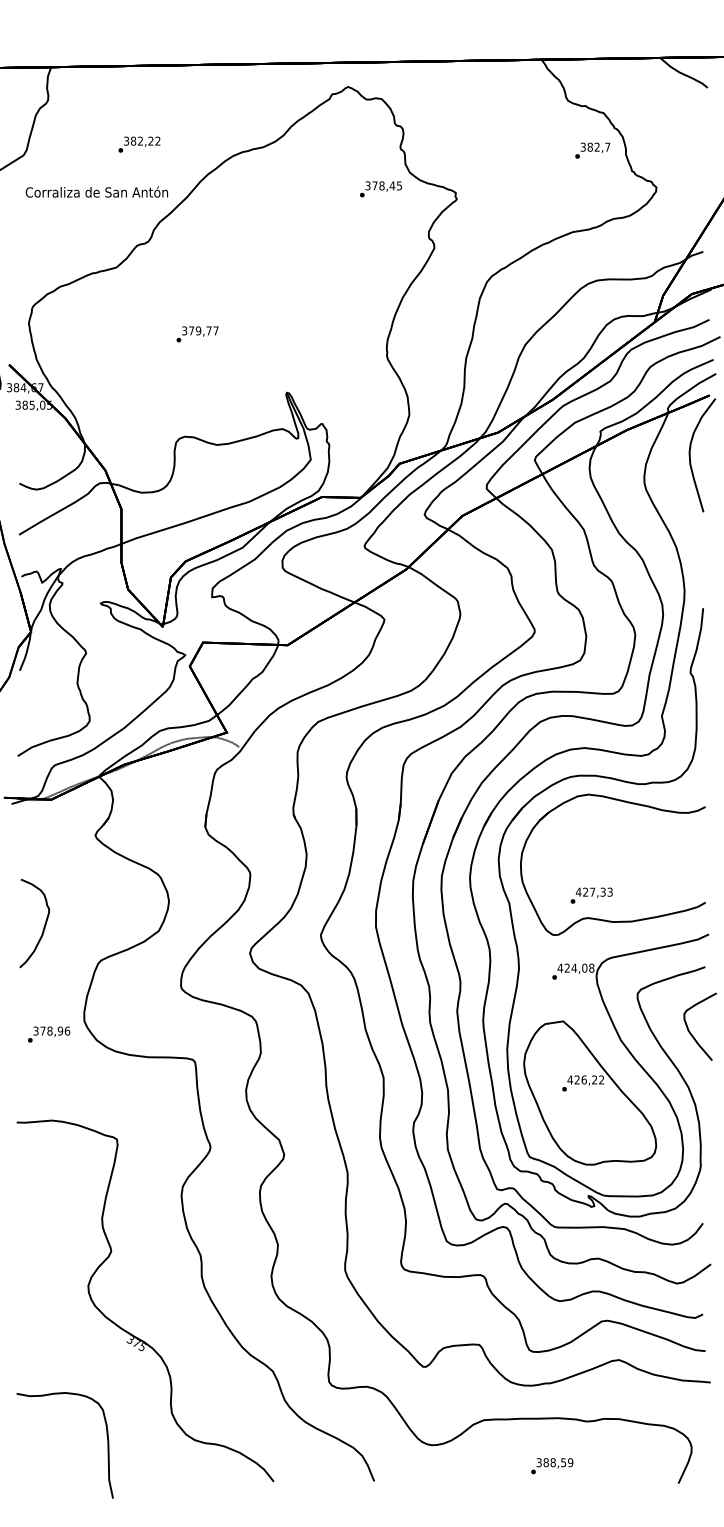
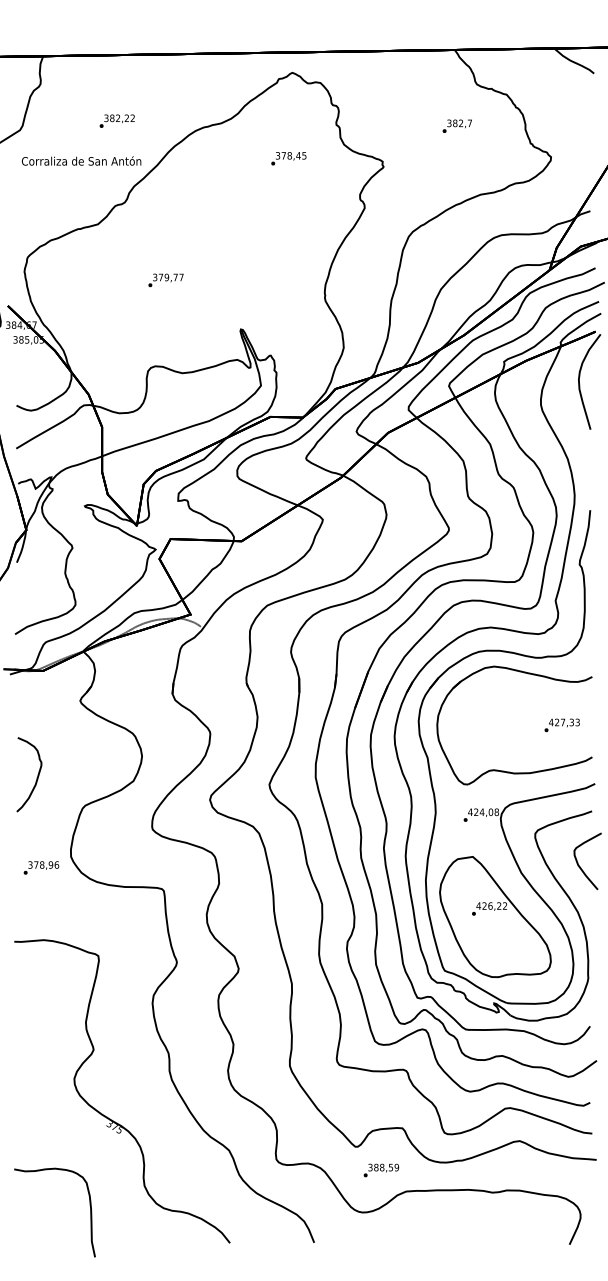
text: (592, 150) -> (457, 126), moved
text: (380, 189) -> (288, 158), moved
text: (591, 895) -> (562, 725), moved
text: (552, 1466) -> (381, 1170), moved

